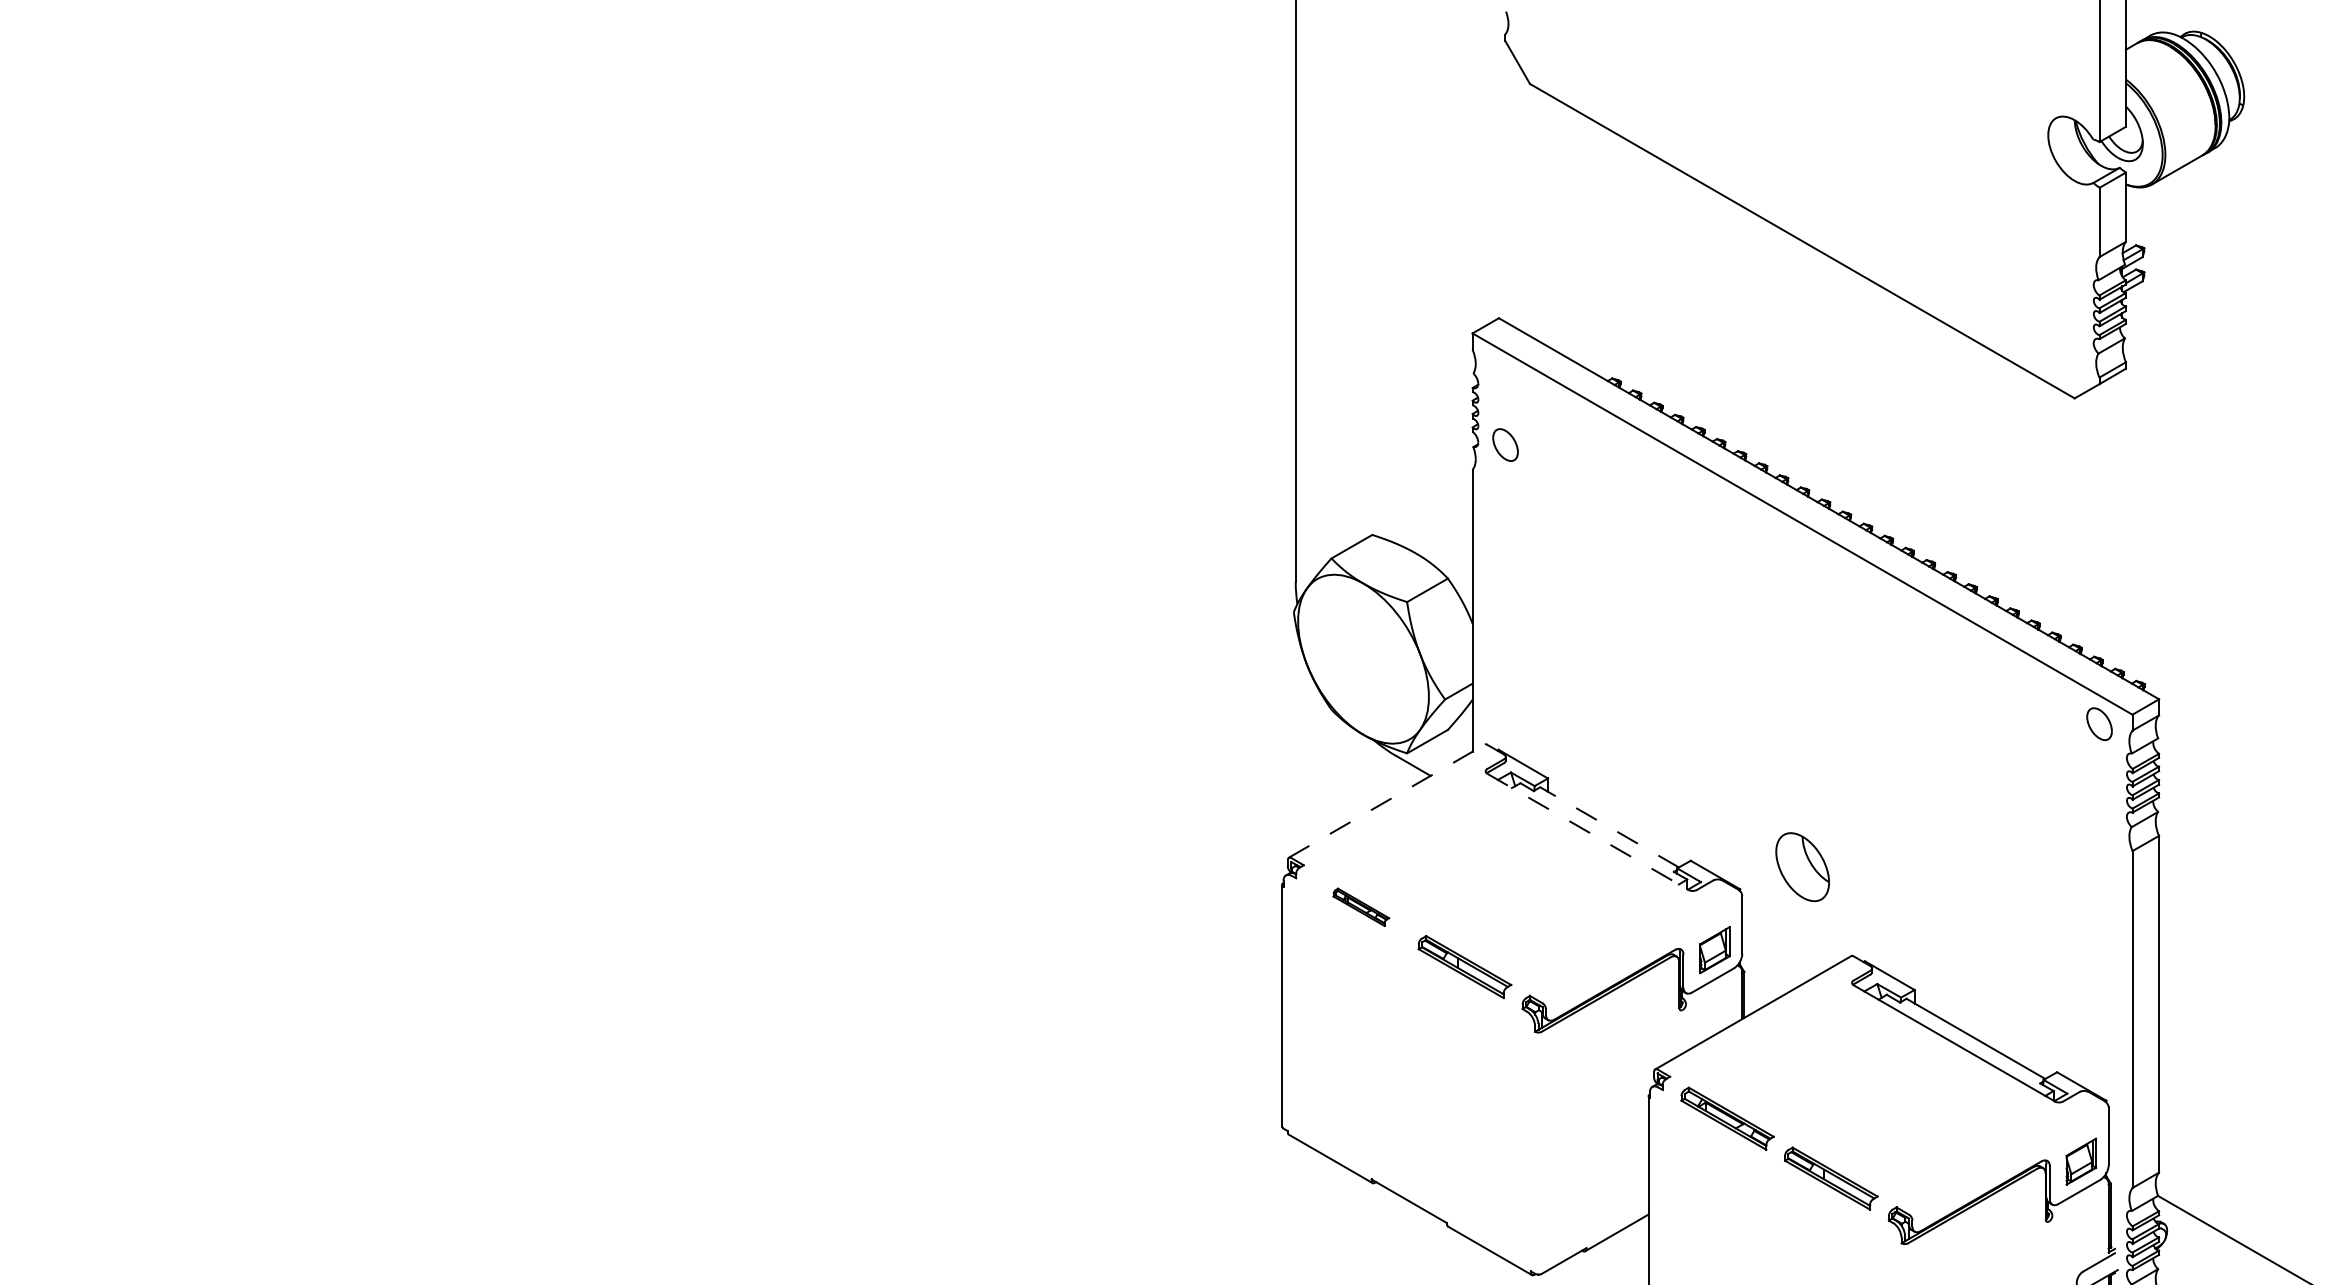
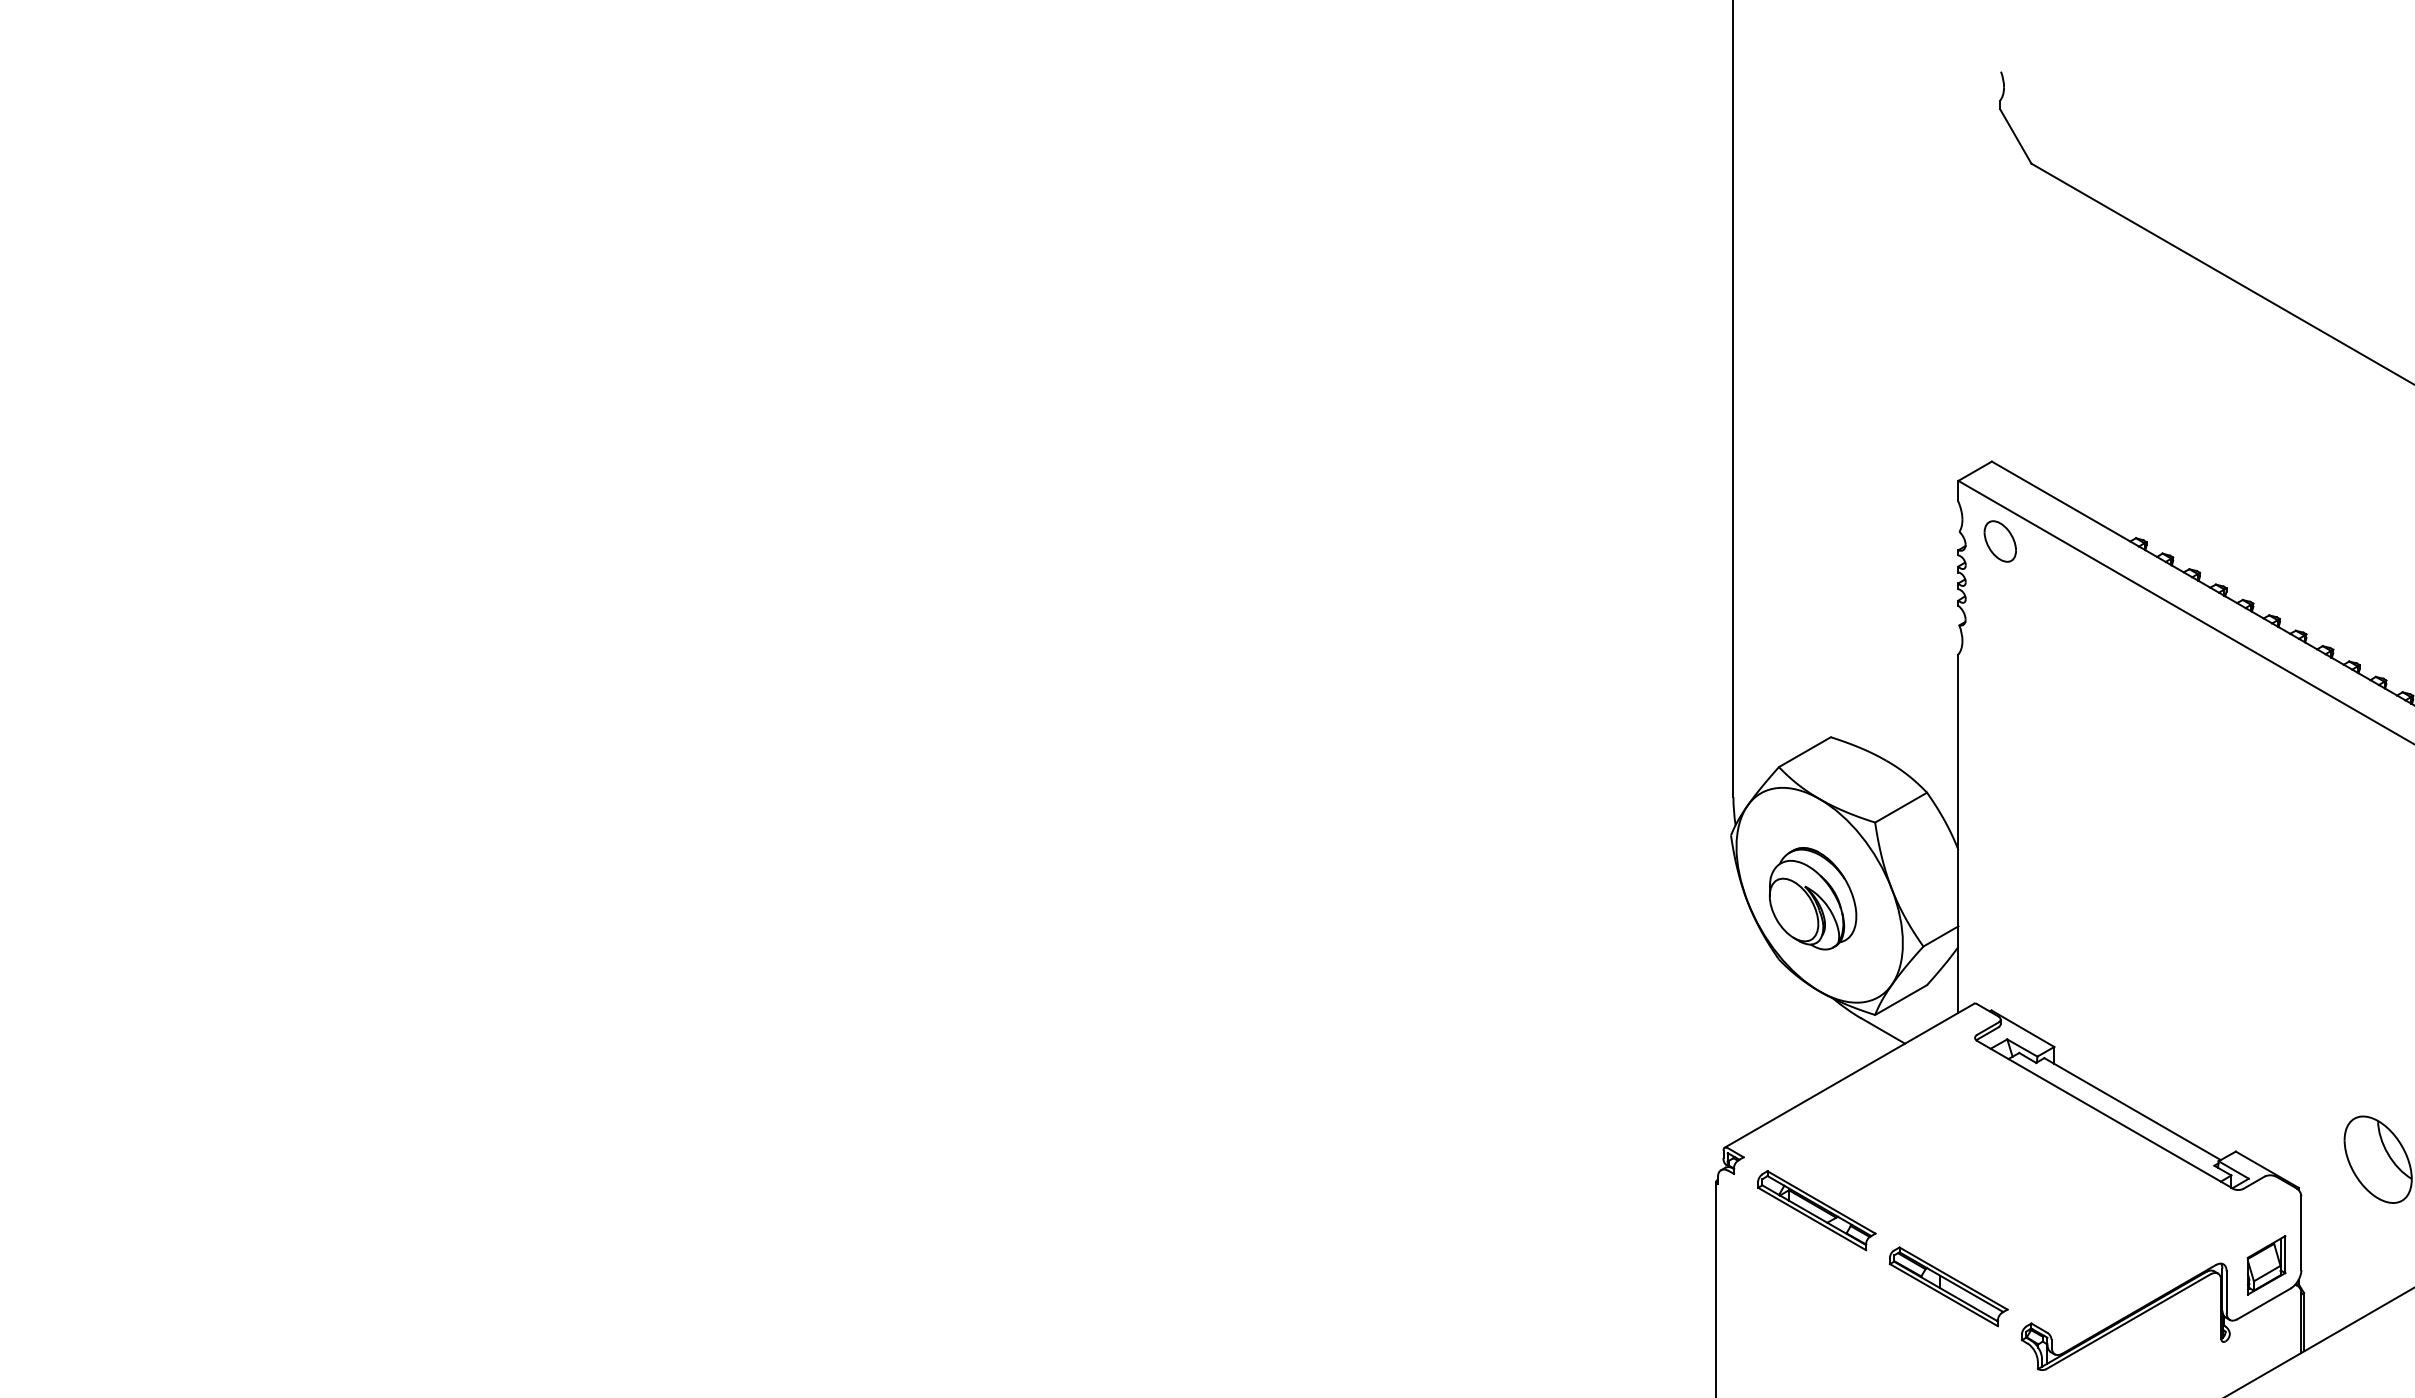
part: (1505, 444) -> (2000, 540), moved
part: (1358, 661) -> (1813, 898), added
line: (1387, 800) -> (1850, 1074), dashed -> solid
line: (1609, 827) -> (2132, 1109), dashed -> solid
line: (1588, 832) -> (2105, 1115), dashed -> solid
part: (1361, 907) -> (1817, 1211), size x1.67

